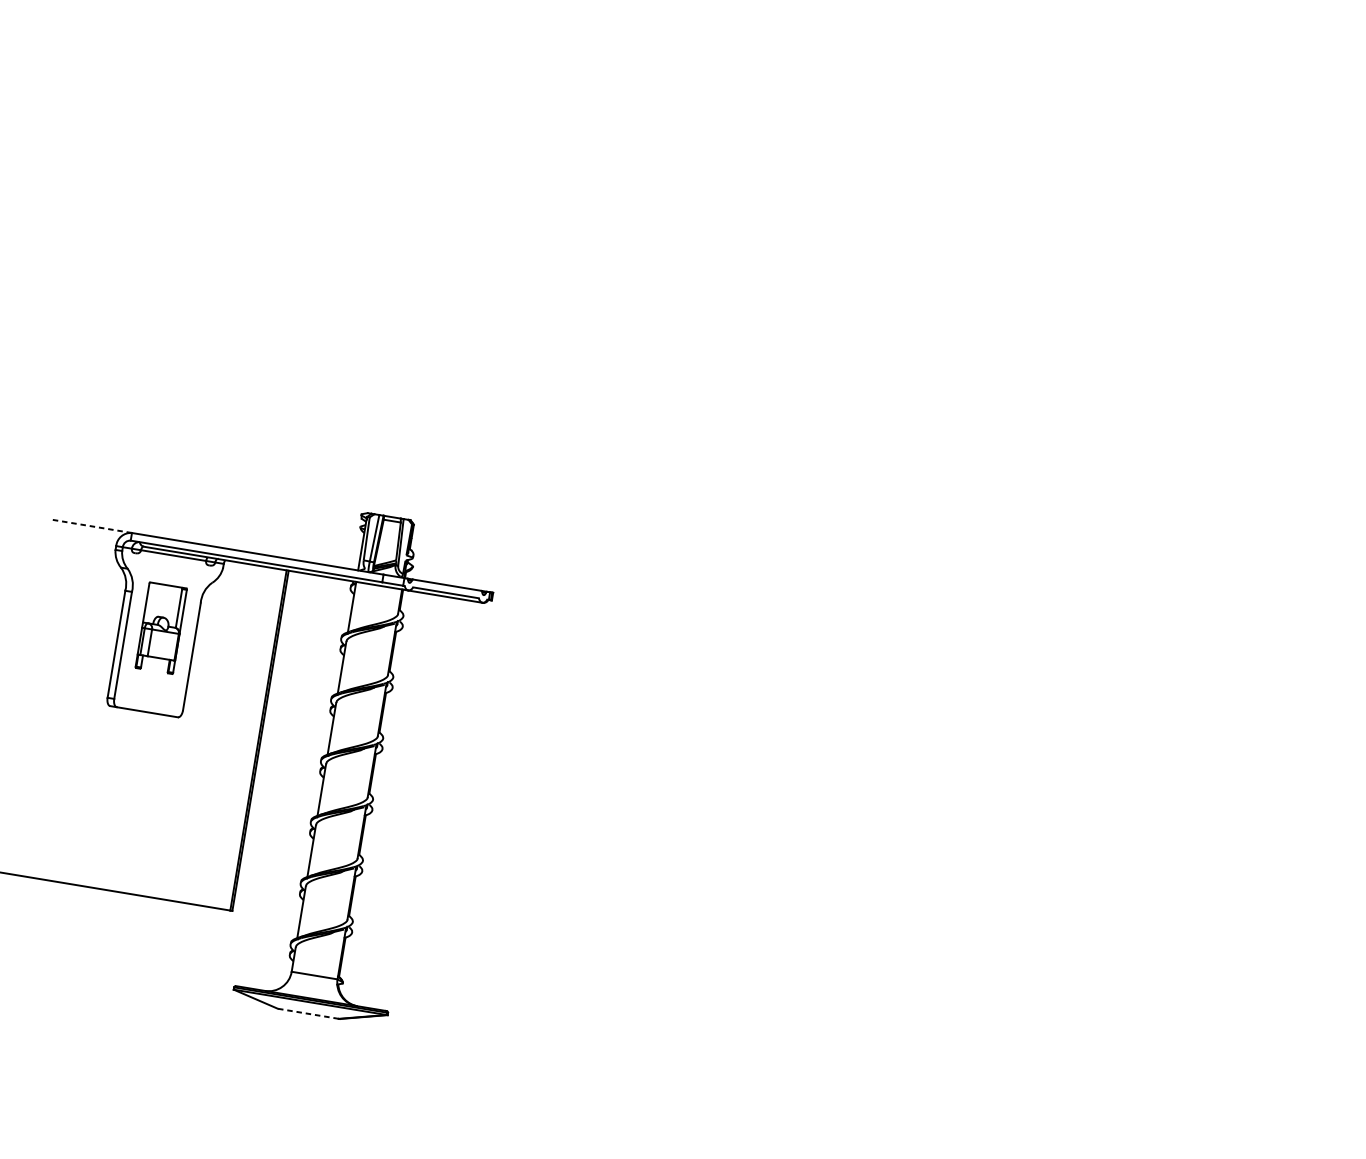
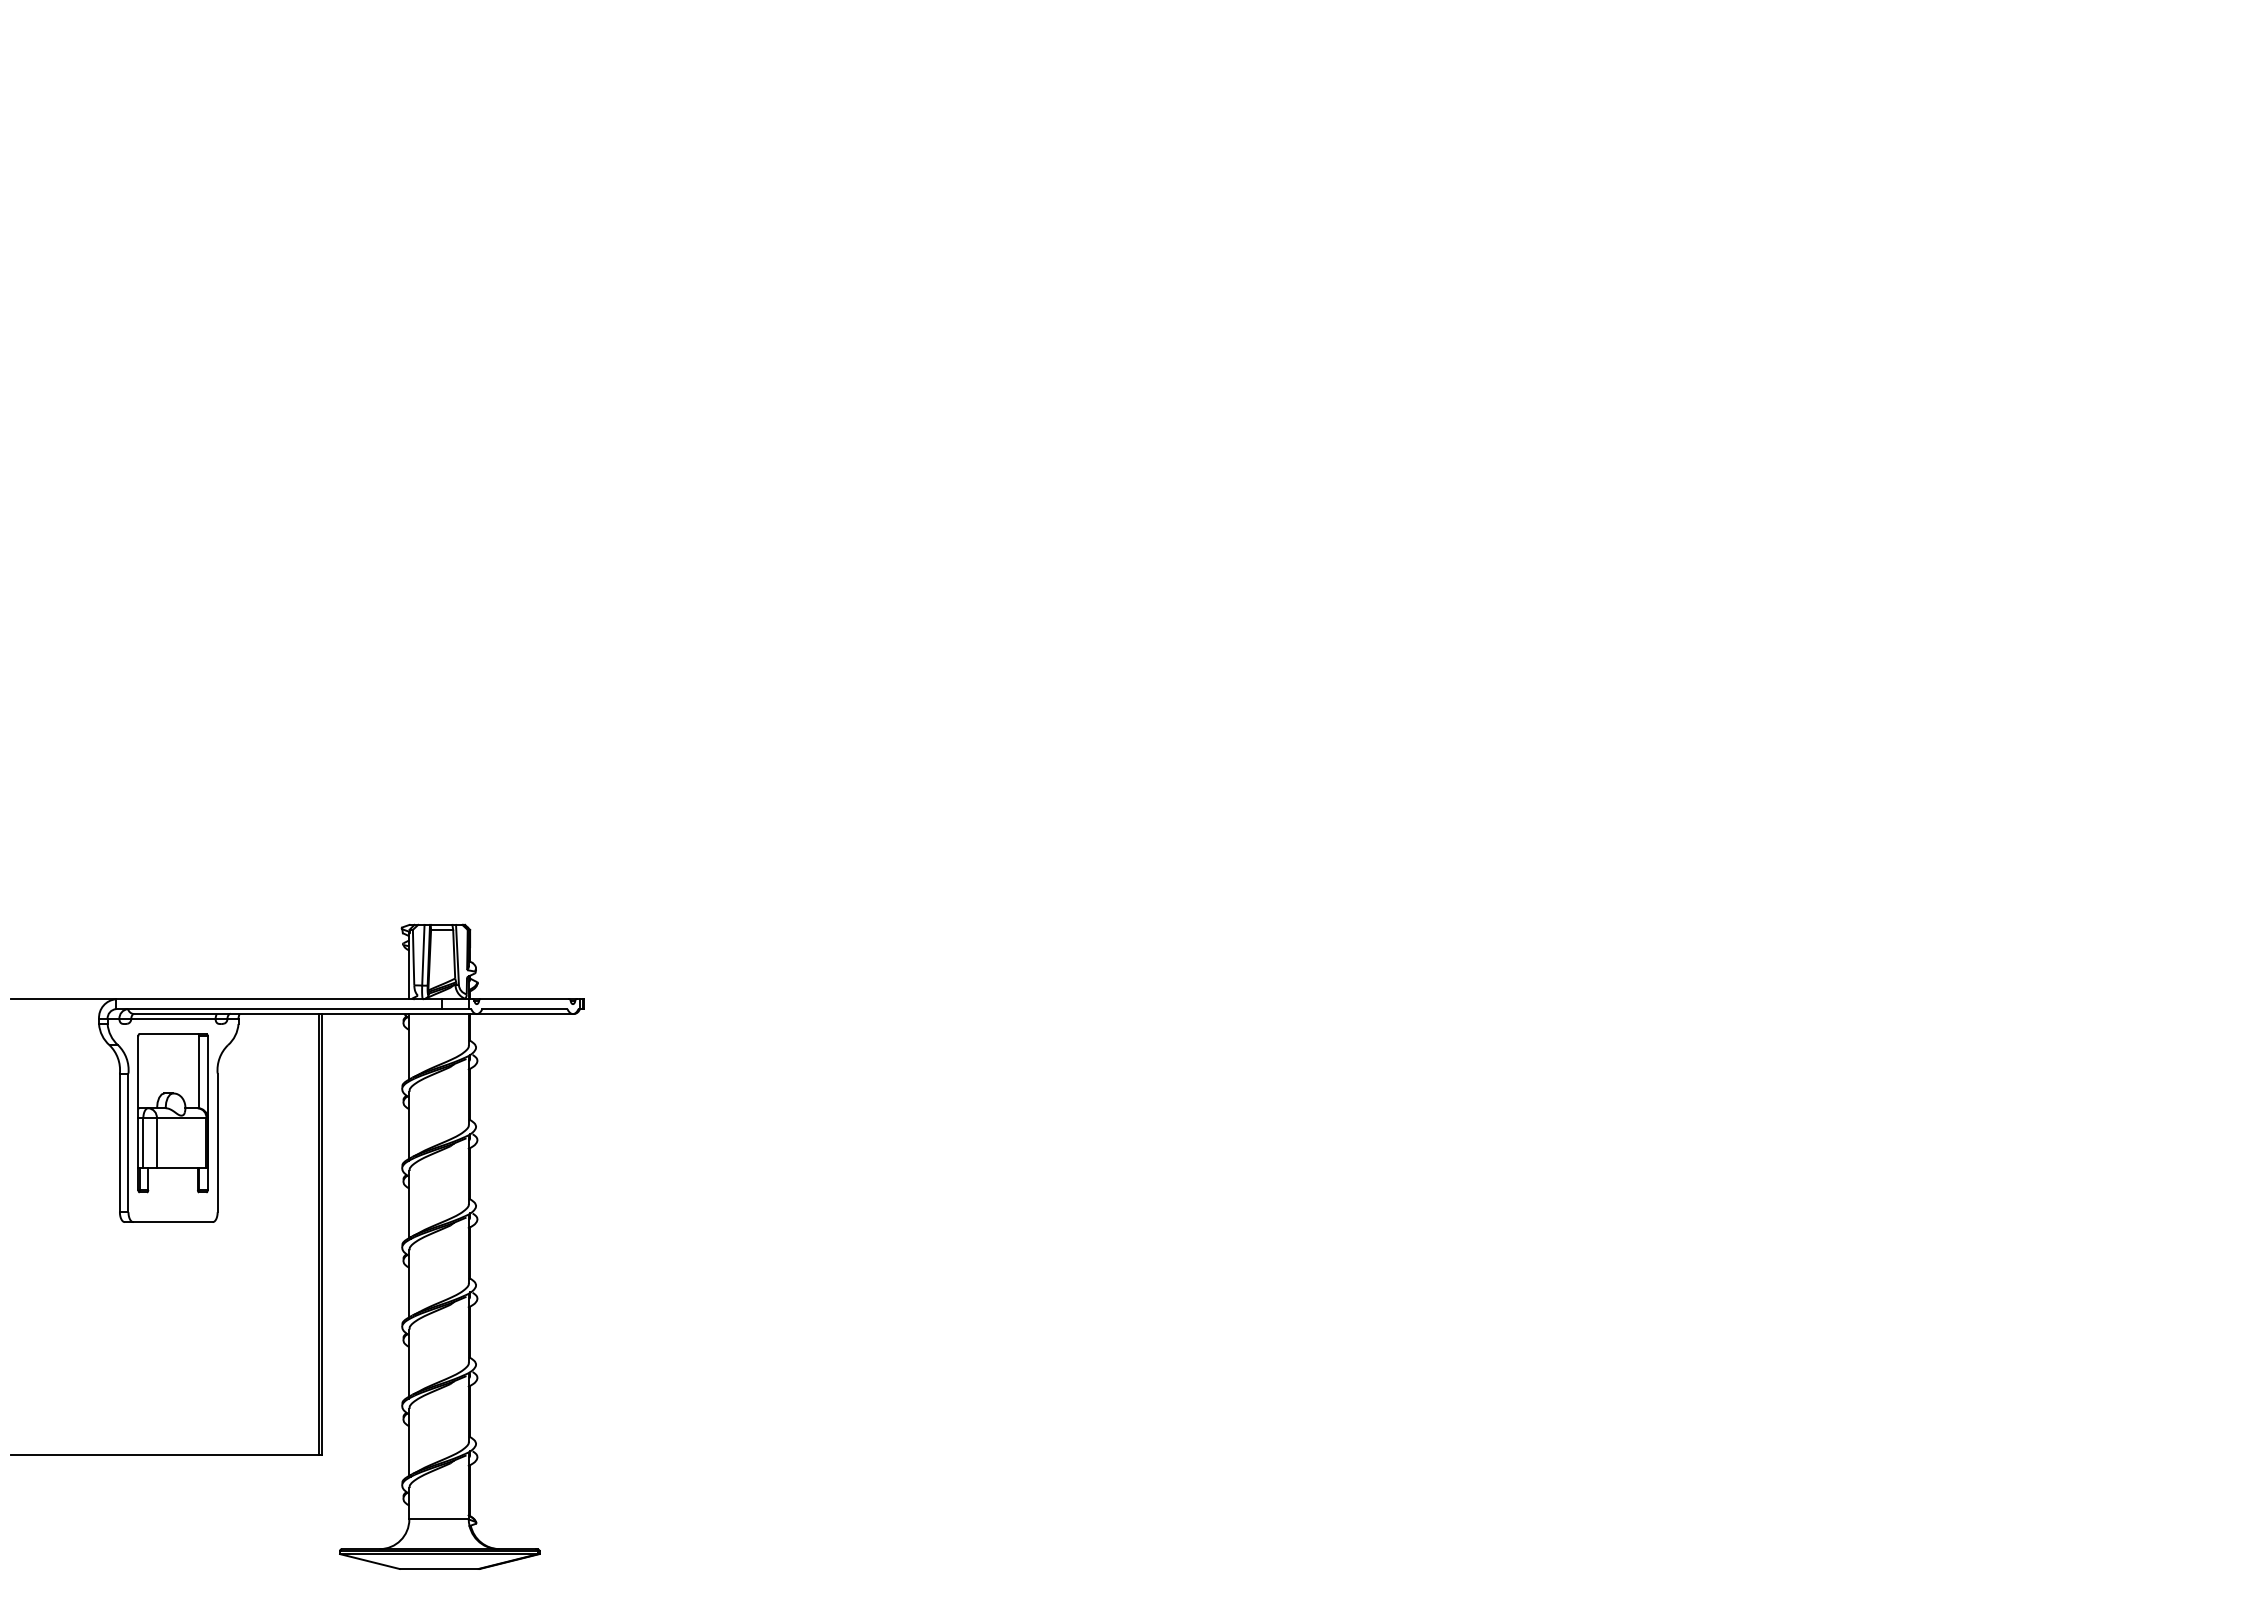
line: (91, 526) -> (63, 999), dashed -> solid
part: (160, 628) -> (172, 1113), size x1.43
line: (307, 1013) -> (438, 1568), dashed -> solid

